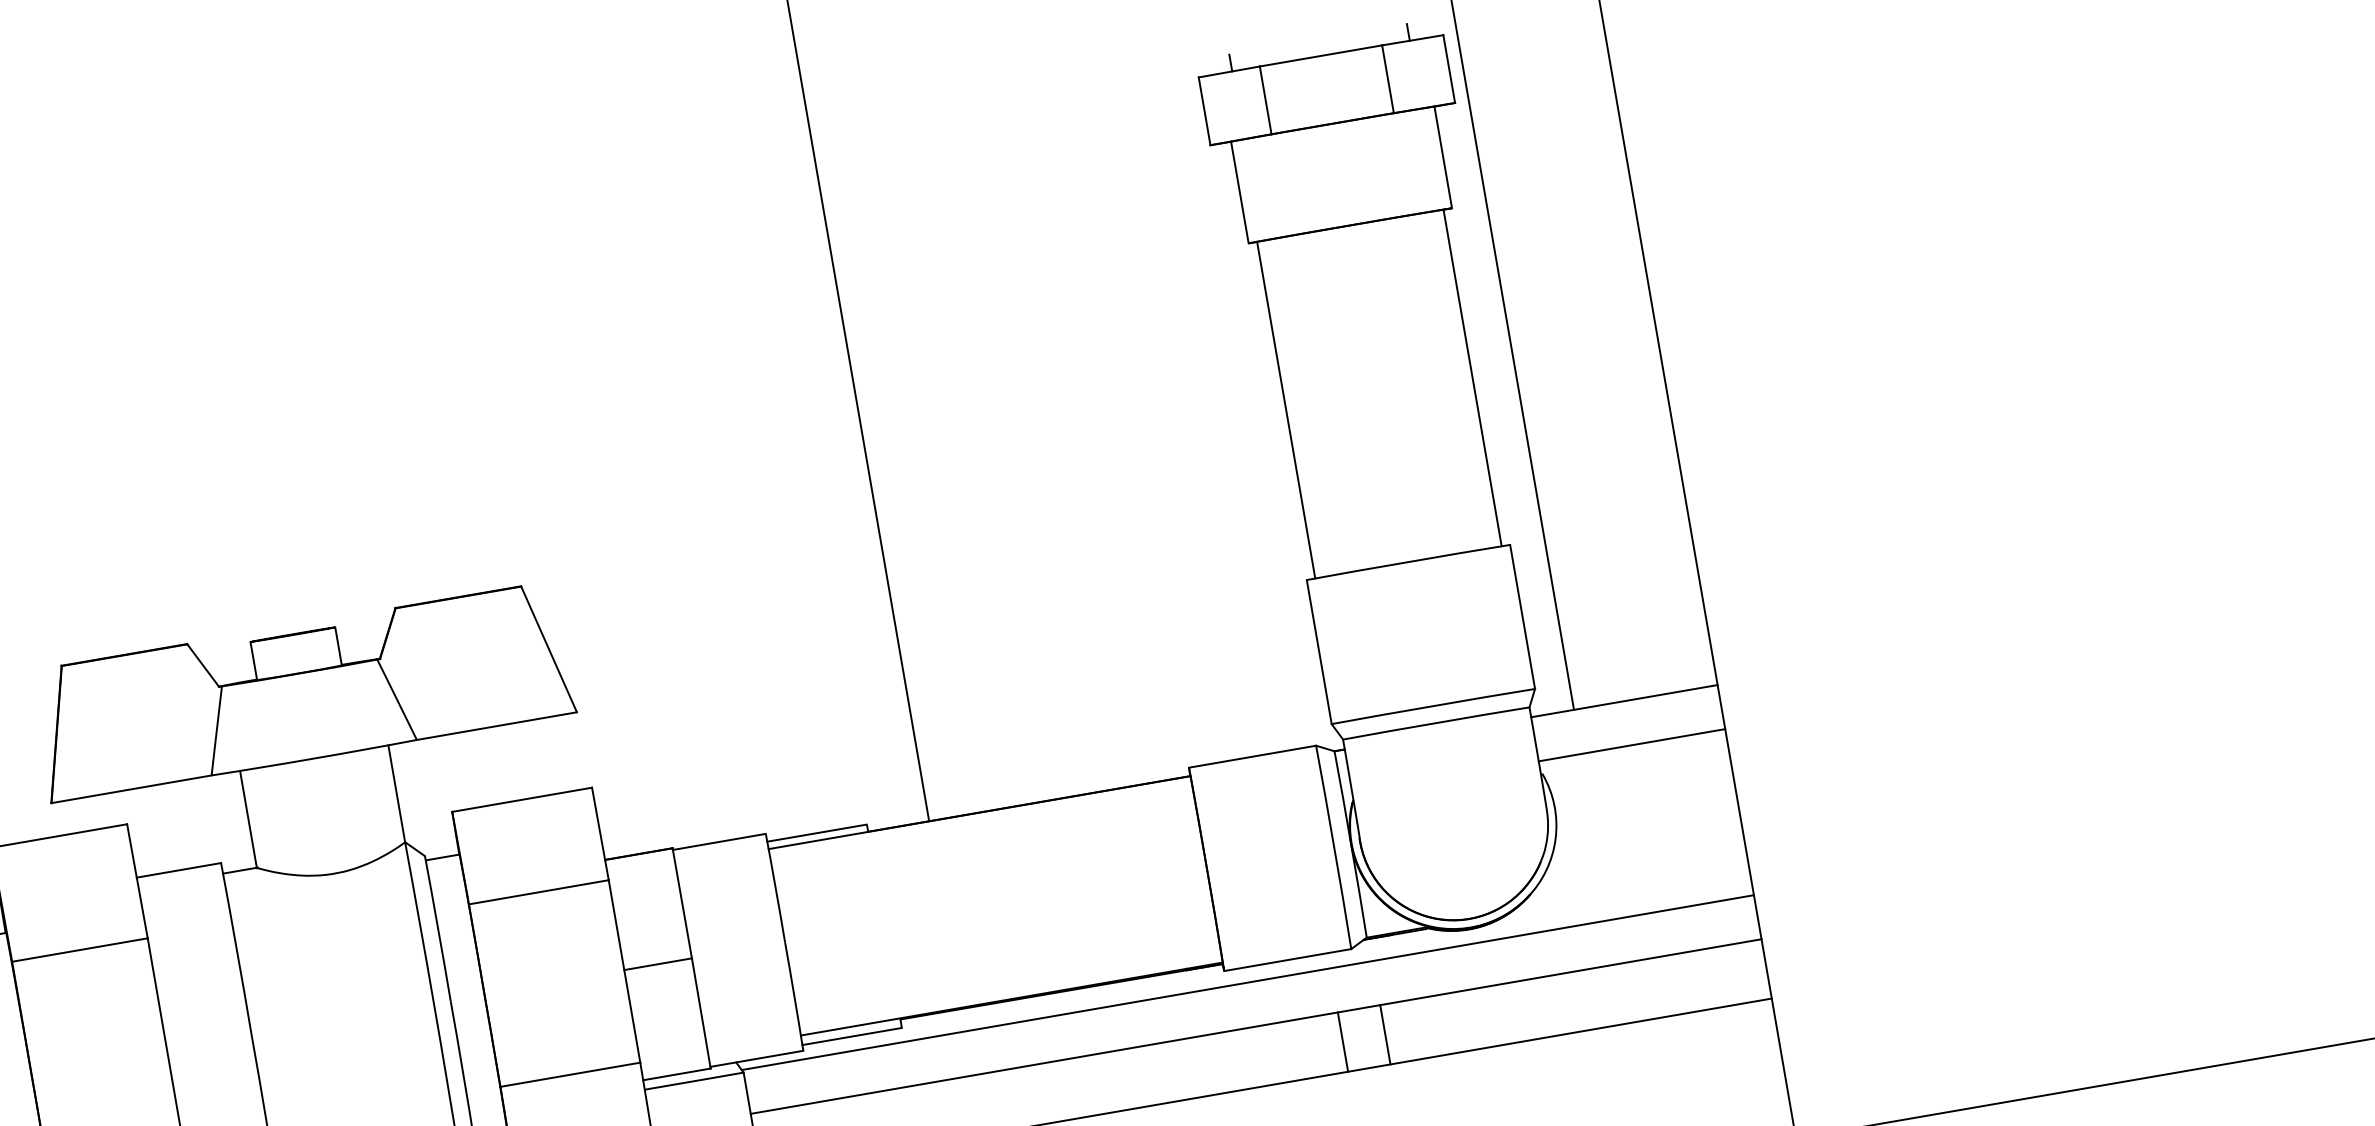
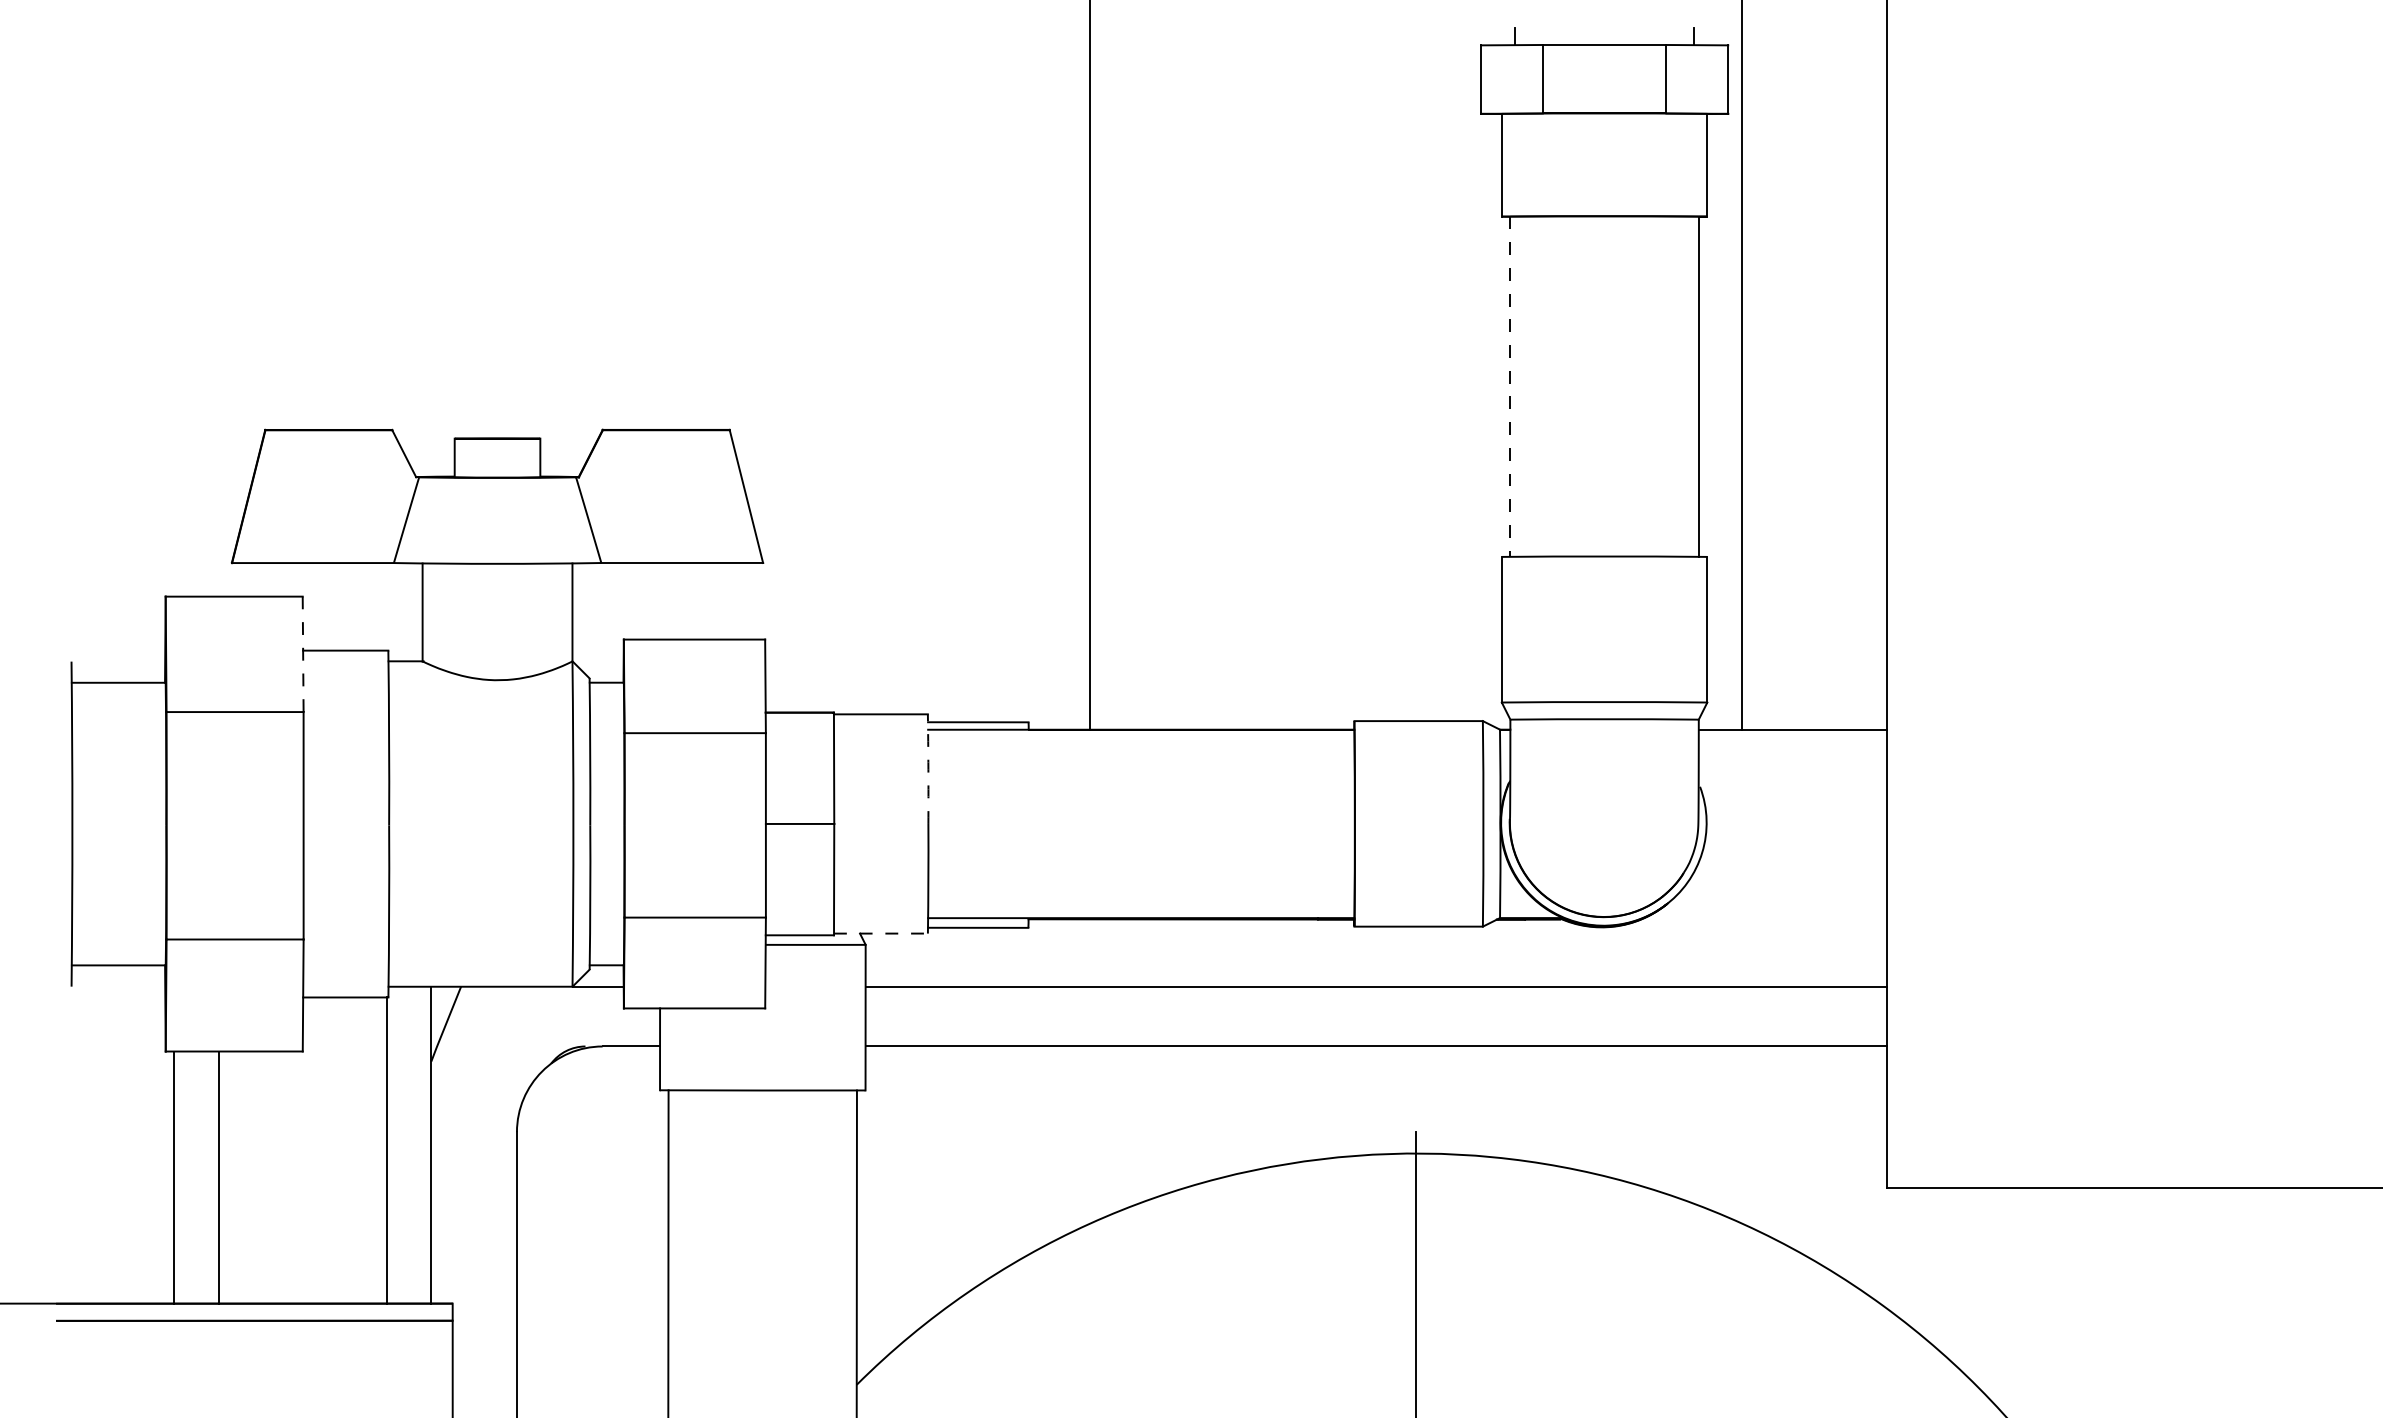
line: (1286, 410) -> (1510, 387), solid -> dashed
line: (1631, 745) -> (1792, 774), removed
line: (137, 881) -> (303, 654), solid -> dashed
arc: (775, 888) -> (928, 769), solid -> dashed
line: (1247, 983) -> (1375, 942), removed
line: (1385, 1034) -> (1501, 1016), removed
line: (1343, 1042) -> (1459, 1016), removed
line: (756, 1058) -> (880, 933), solid -> dashed

